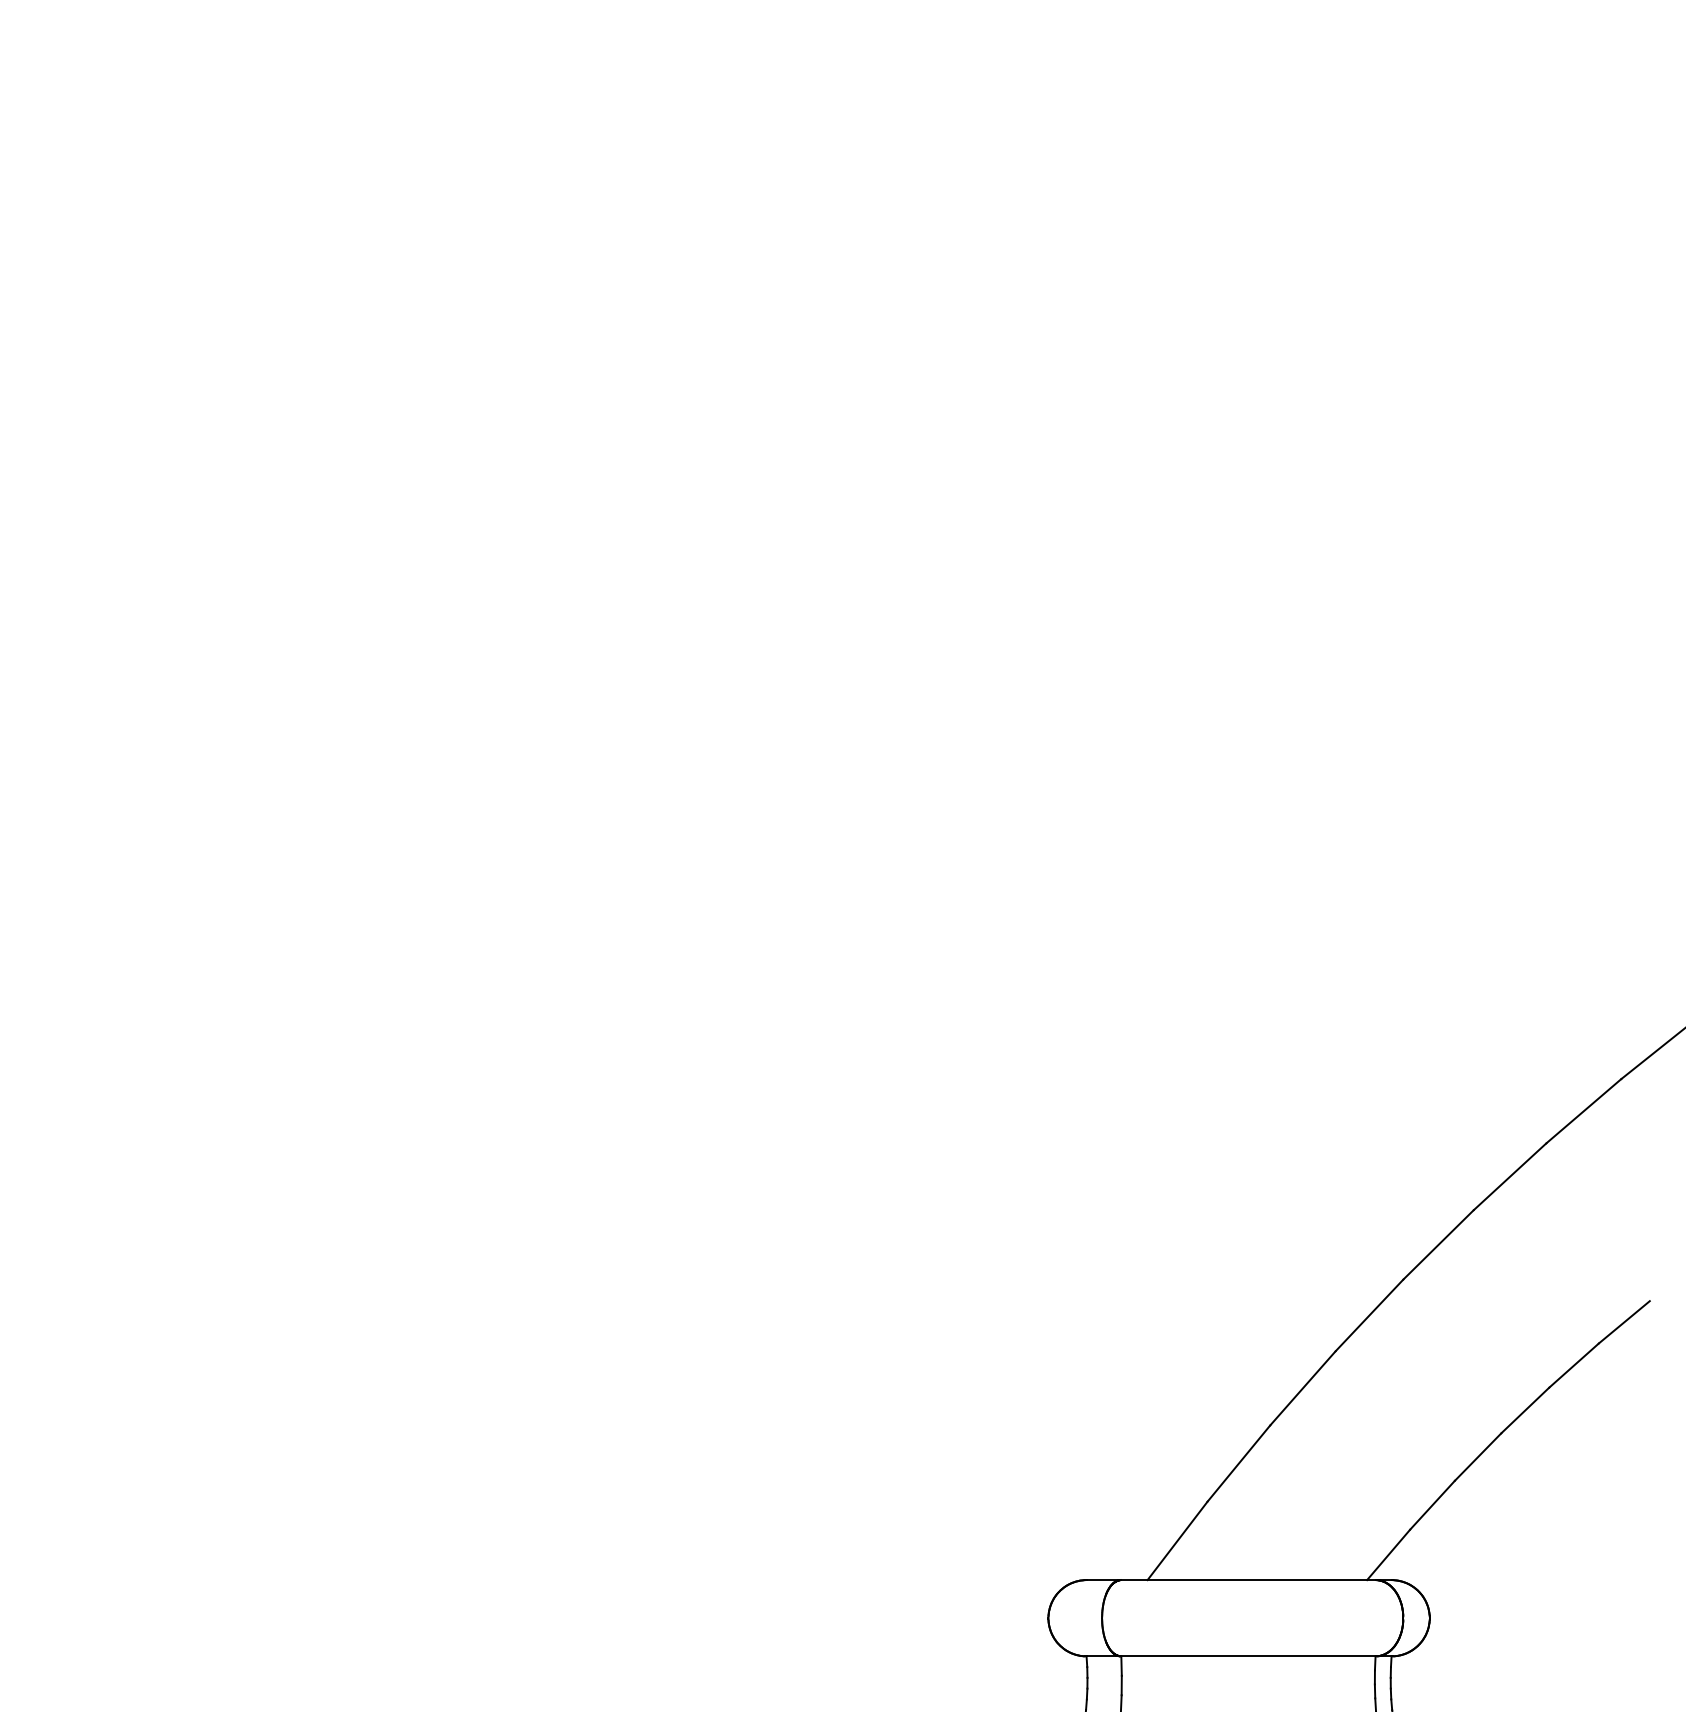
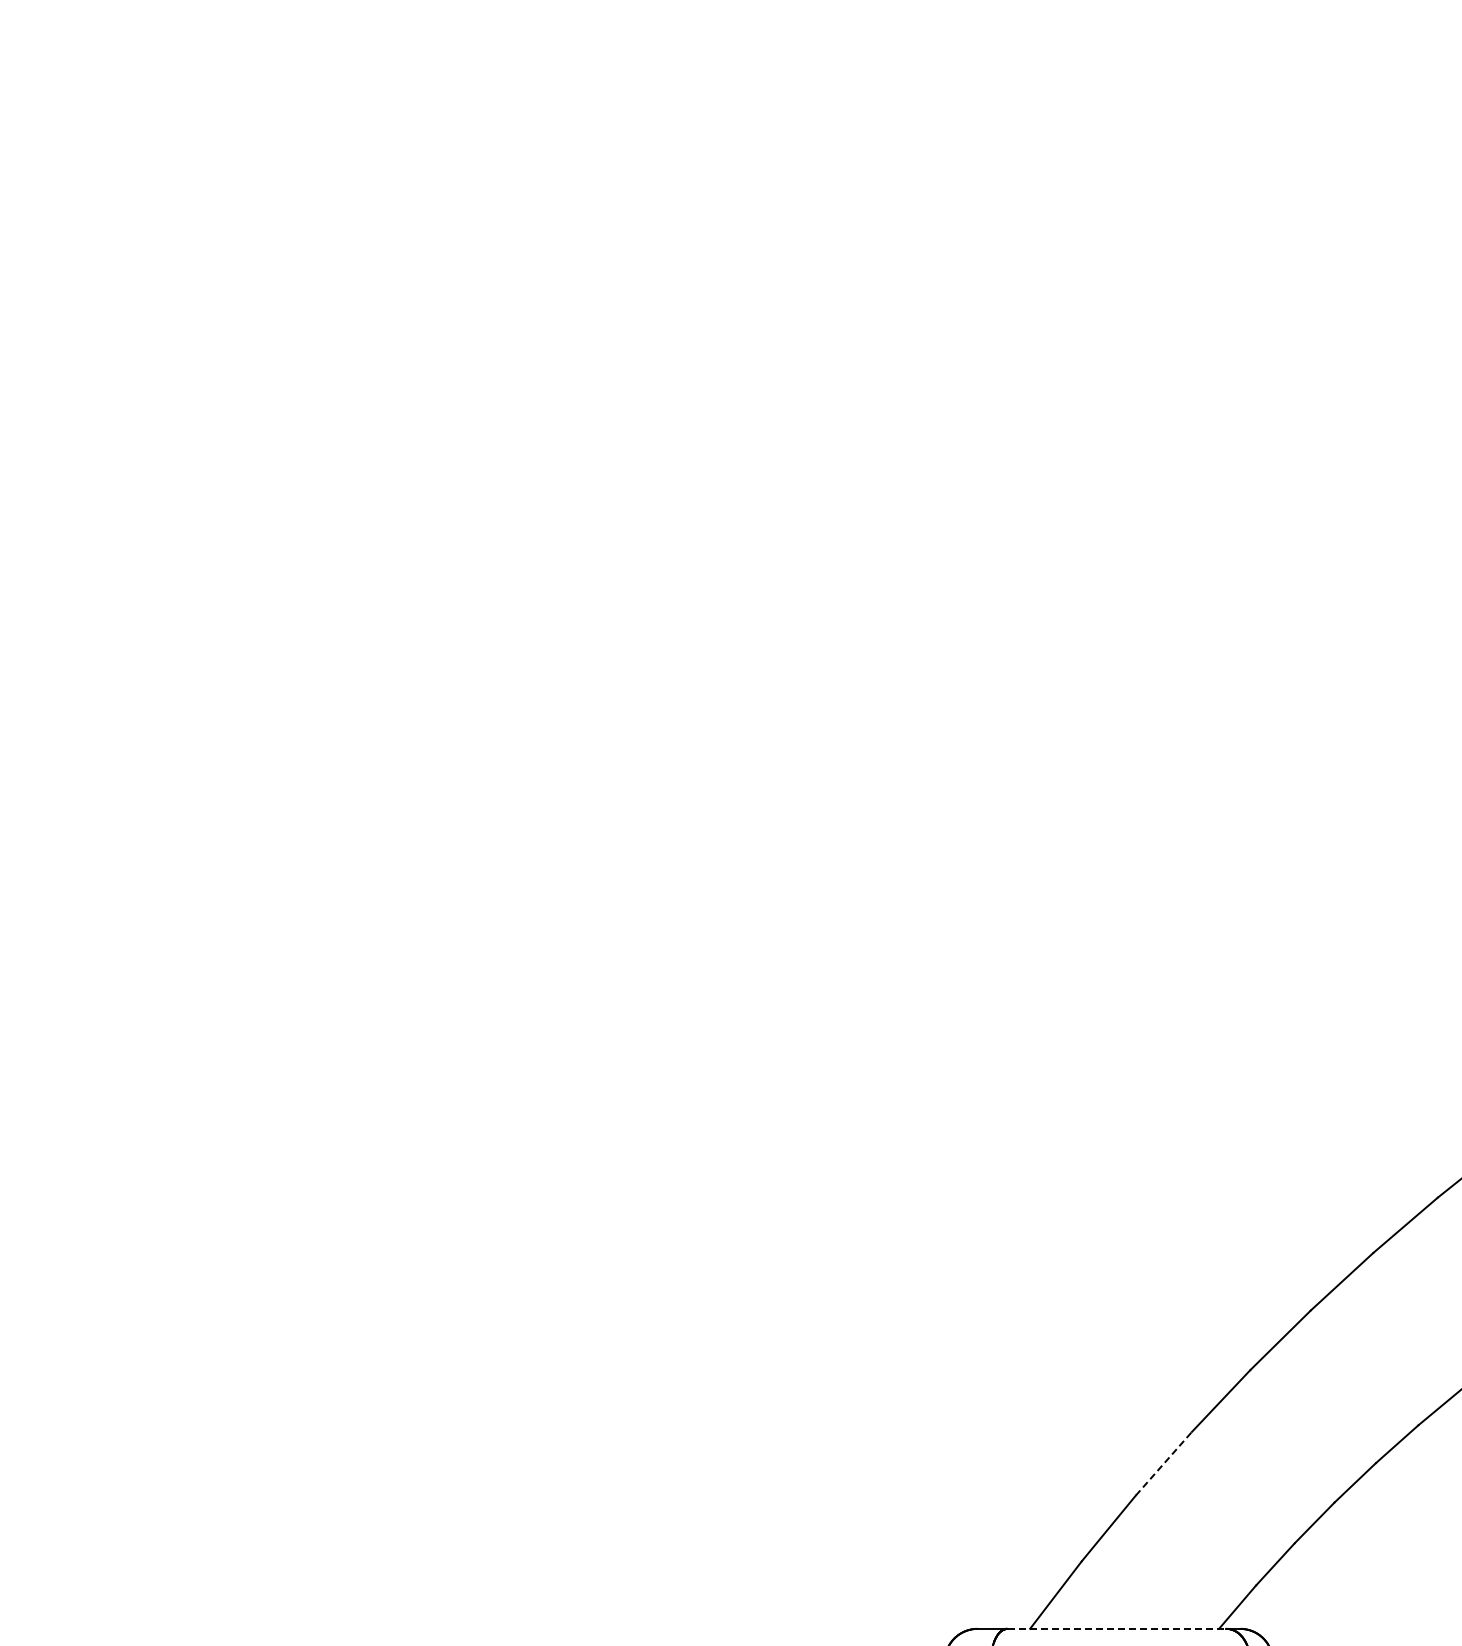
line: (1302, 1388) -> (1163, 1463), solid -> dashed
line: (1249, 1579) -> (1117, 1628), solid -> dashed

